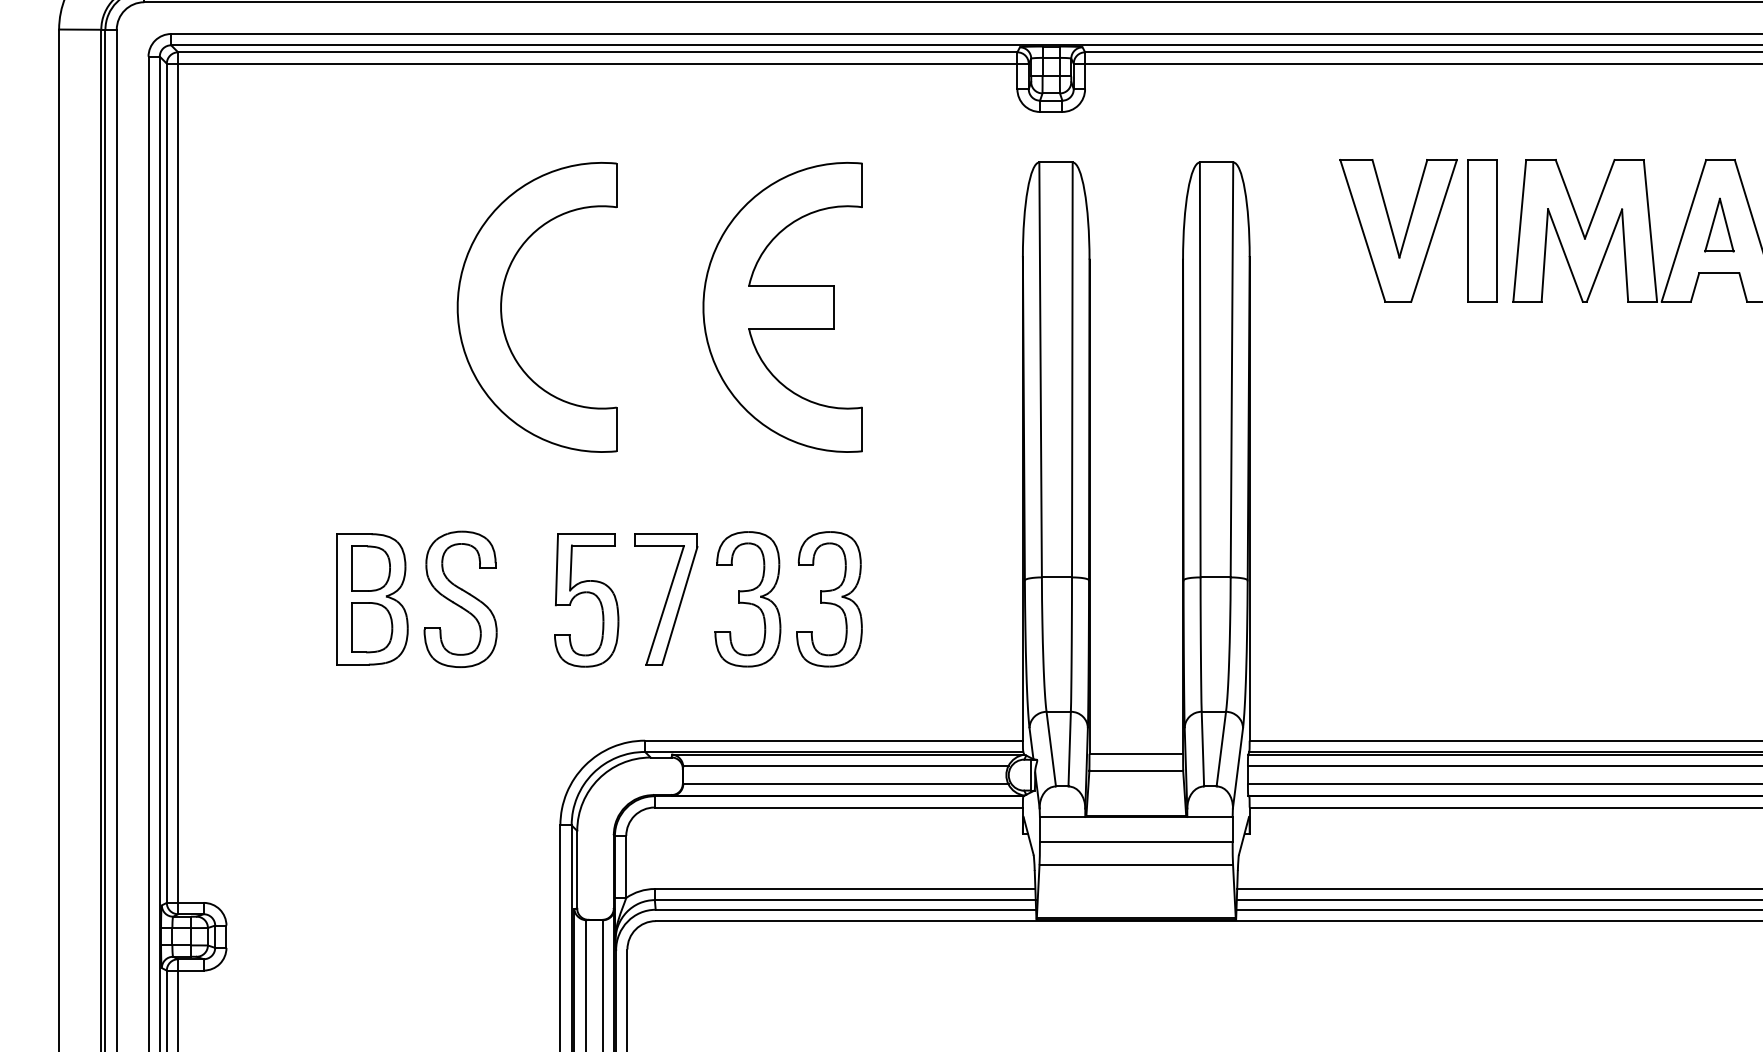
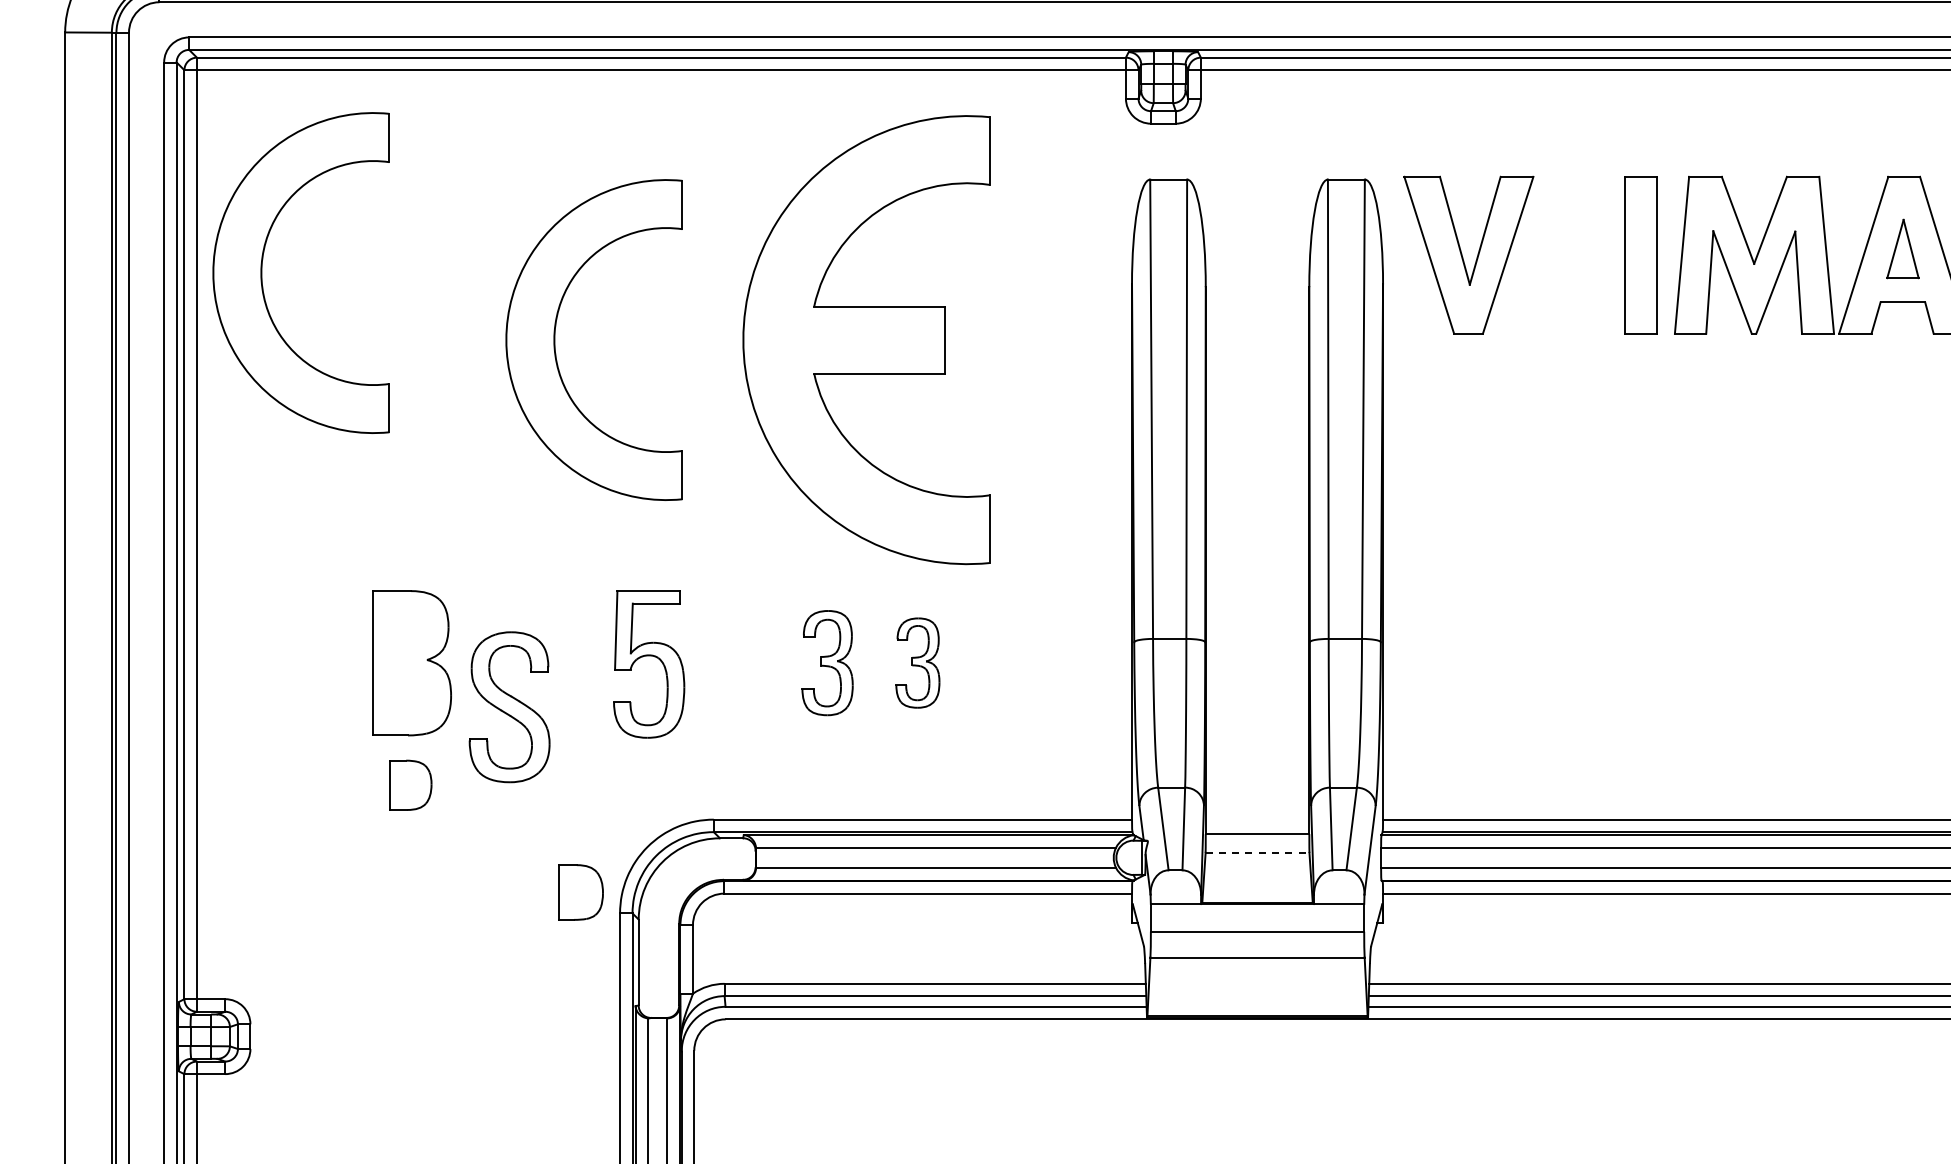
part: (1398, 230) -> (1468, 254), moved
part: (237, 246) -> (262, 272), added
part: (782, 306) -> (865, 339), size x1.4
part: (371, 568) -> (410, 784), moved
part: (747, 598) -> (827, 662), size x0.7
part: (829, 598) -> (917, 662), size x0.6
part: (460, 599) -> (509, 707), moved
part: (666, 599) -> (737, 663), removed
part: (371, 627) -> (580, 892), moved
line: (1136, 770) -> (1257, 852), solid -> dashed

